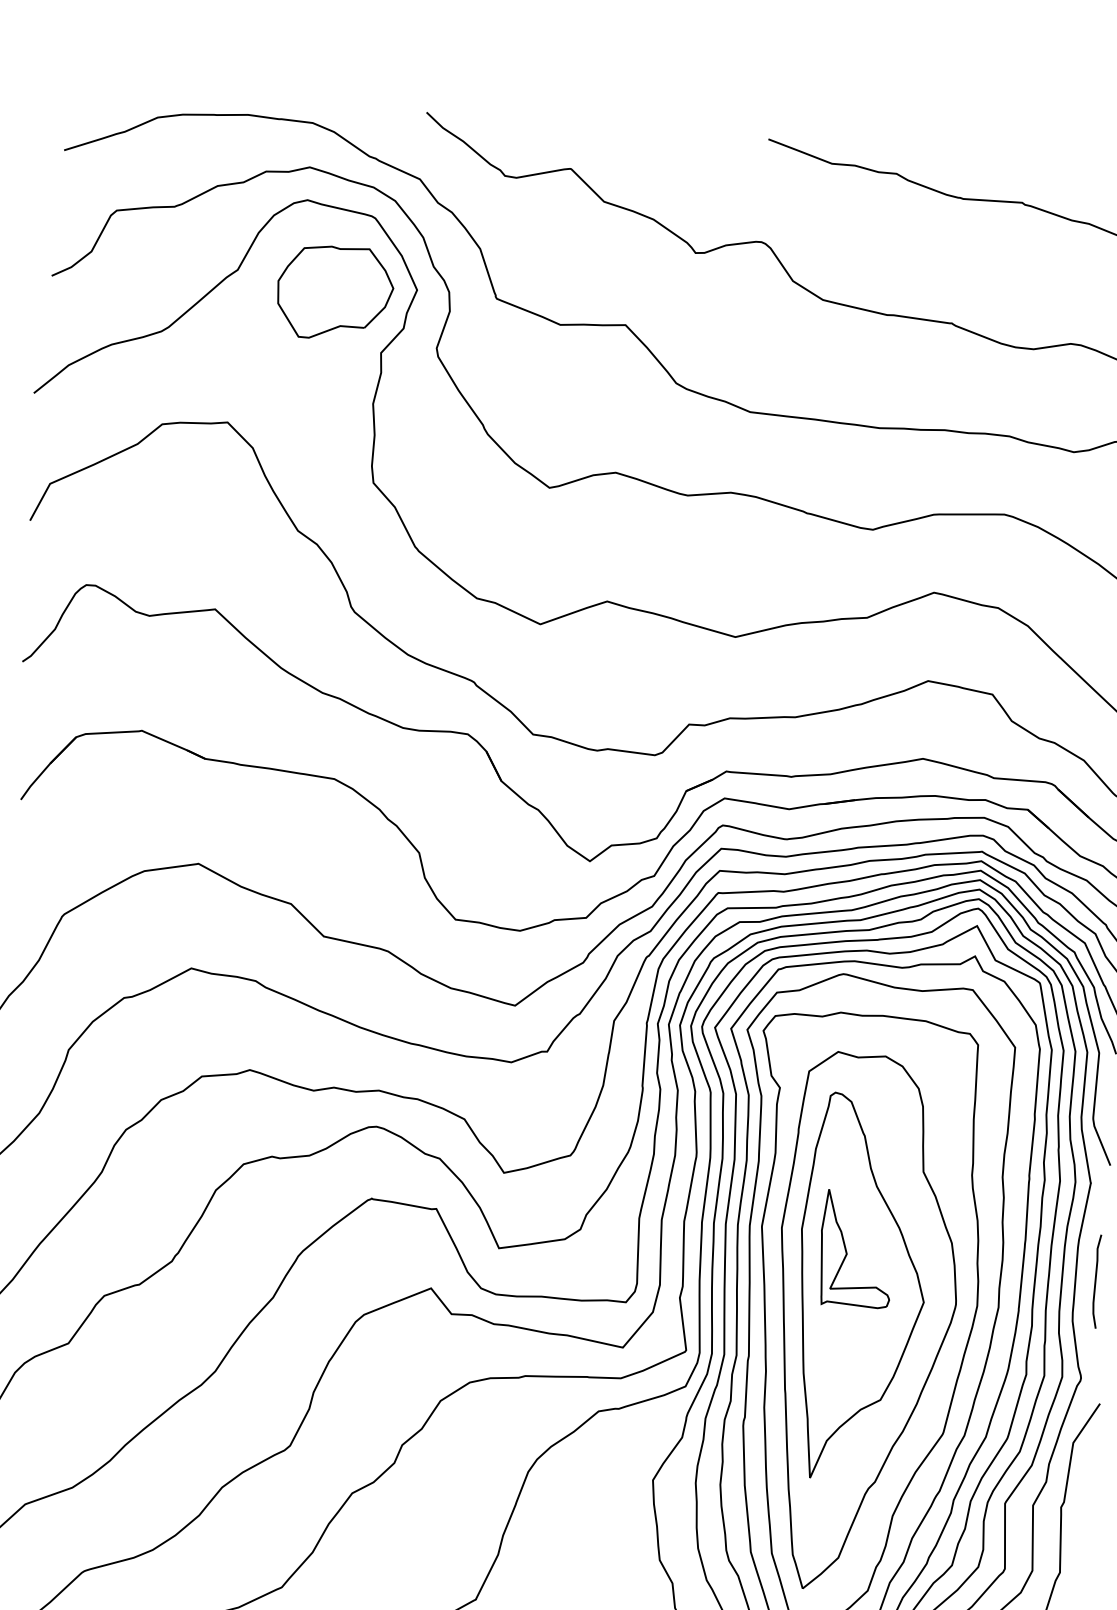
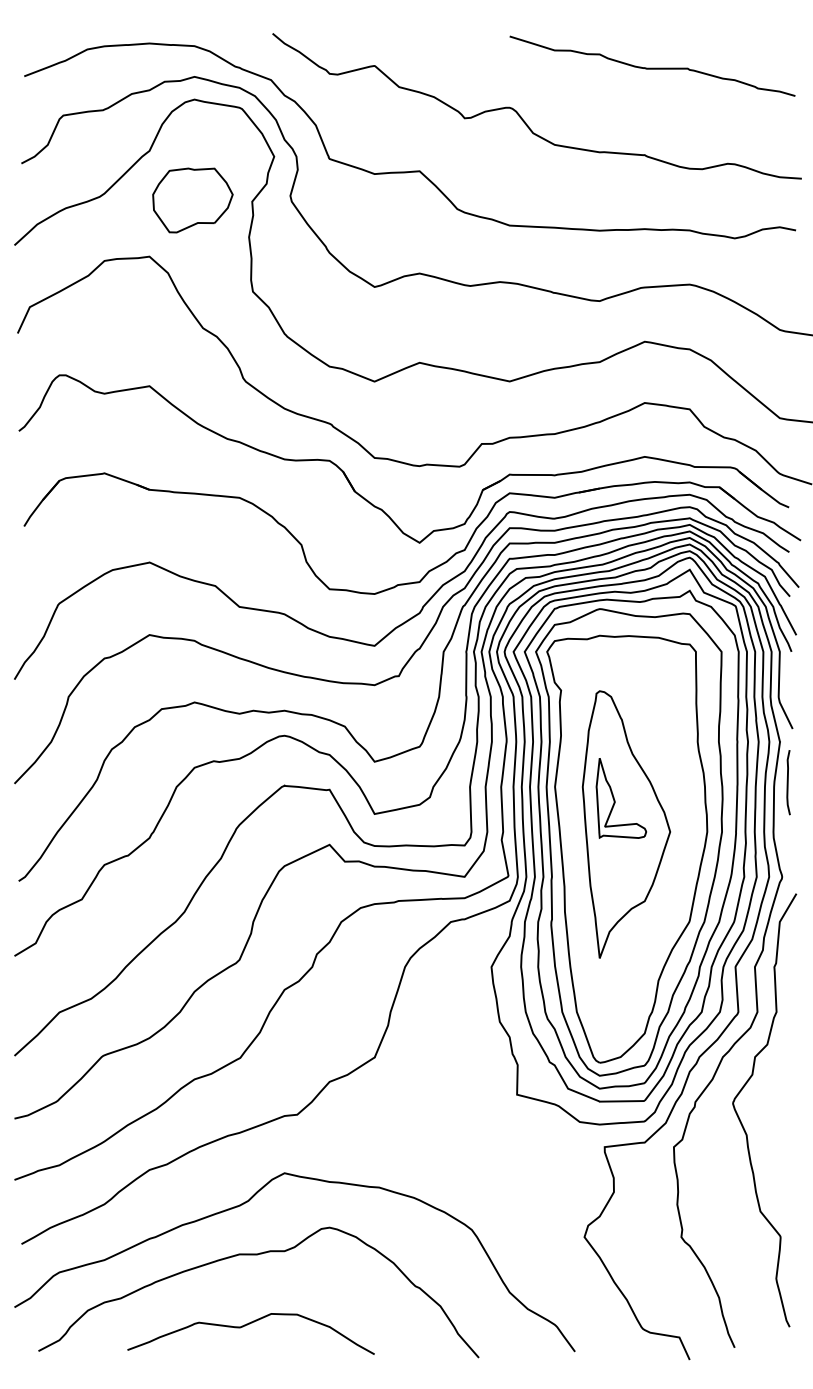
part: (334, 293) -> (192, 200), moved
curve: (1096, 1281) -> (788, 782), moved
part: (864, 1322) -> (630, 848), removed

